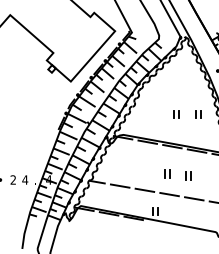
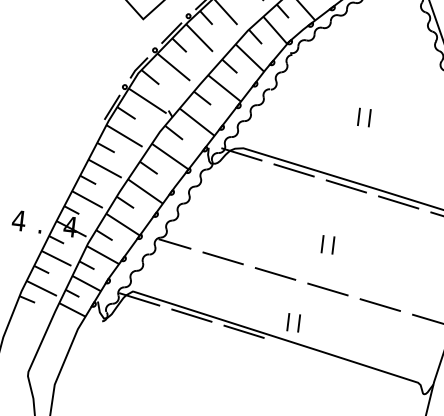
part: (198, 114) -> (411, 123), removed
part: (188, 175) -> (373, 253), removed

